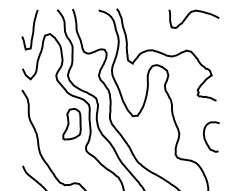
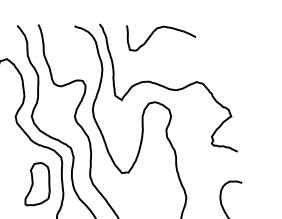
curve: (188, 16) -> (153, 34), moved

